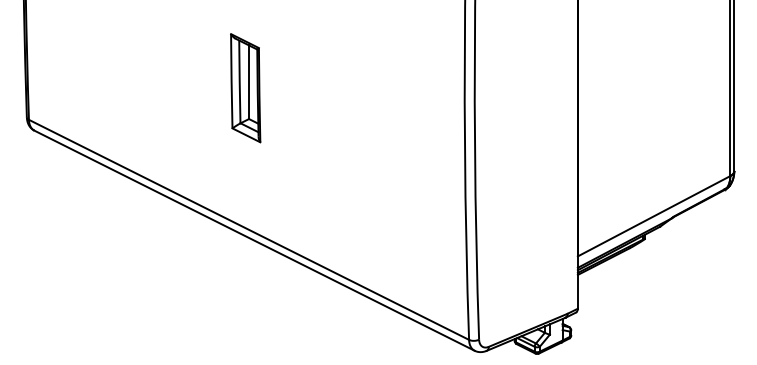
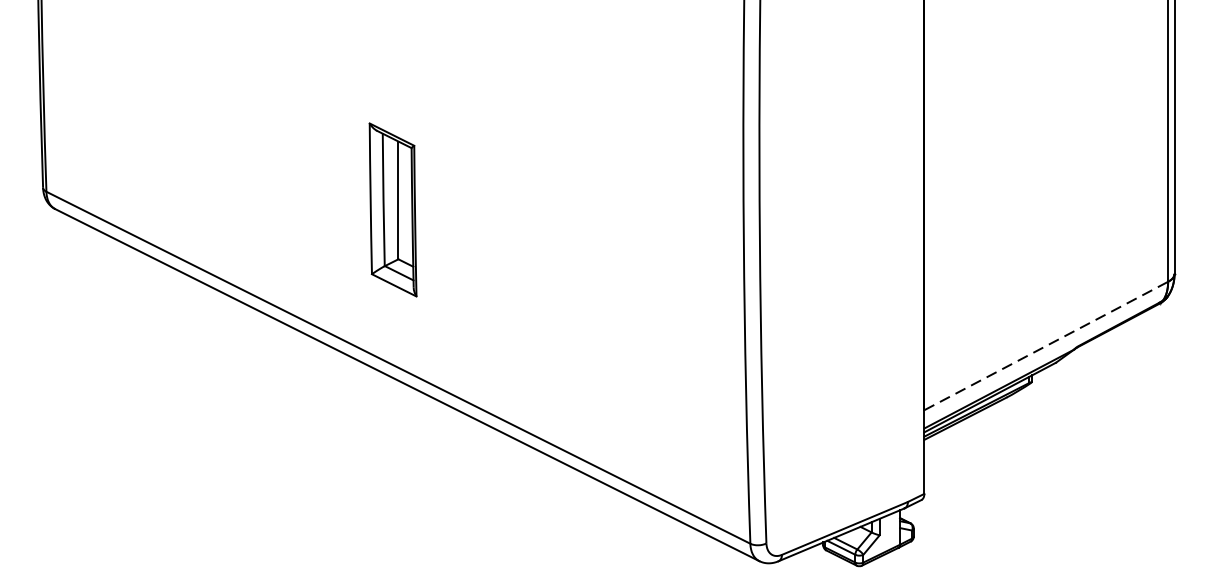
part: (245, 88) -> (392, 210), moved
line: (654, 216) -> (1046, 346), solid -> dashed

